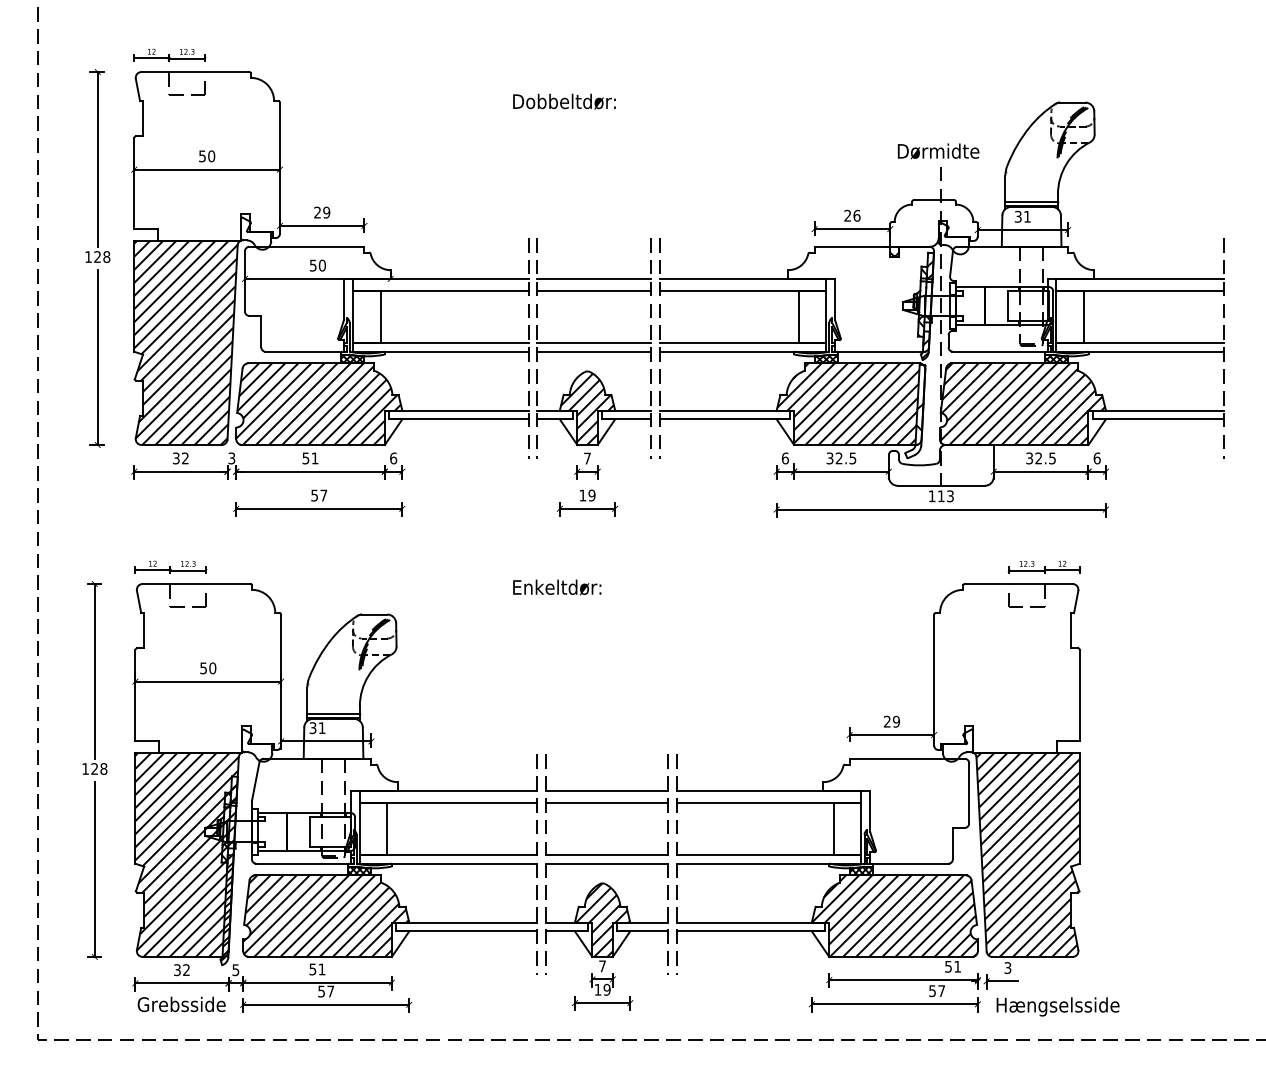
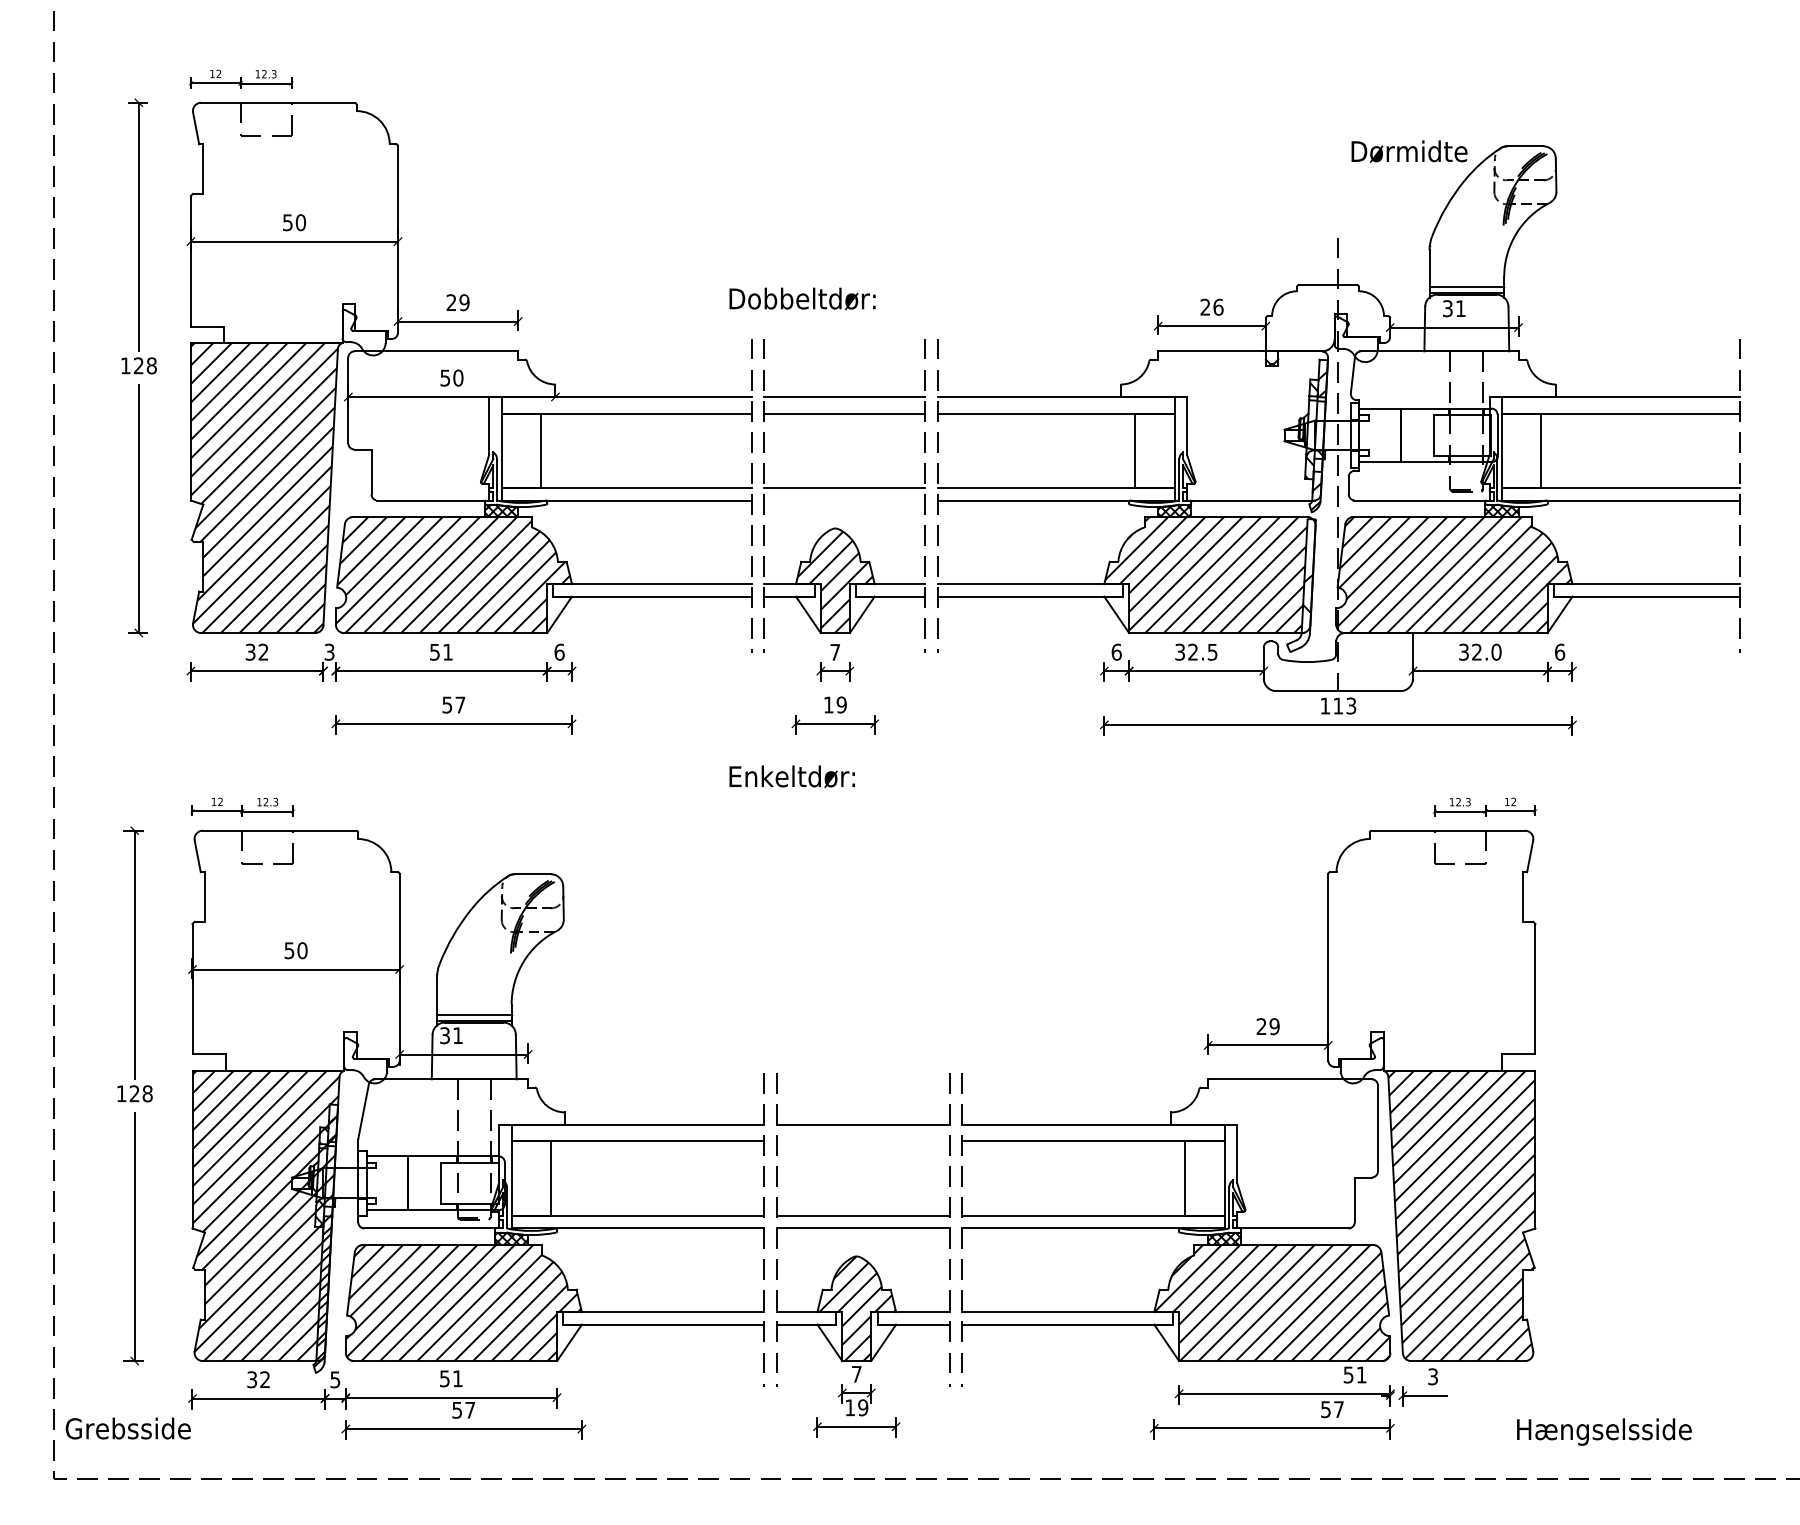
text: (564, 101) -> (802, 298), moved
text: (938, 151) -> (1409, 151), moved
line: (593, 351) -> (844, 500), removed
text: (1052, 457) -> (1496, 651), 32.5 -> 32.0
text: (556, 587) -> (791, 776), moved
line: (607, 802) -> (863, 1141), removed
text: (181, 1004) -> (127, 1428), moved
text: (1058, 1006) -> (1604, 1431), moved

